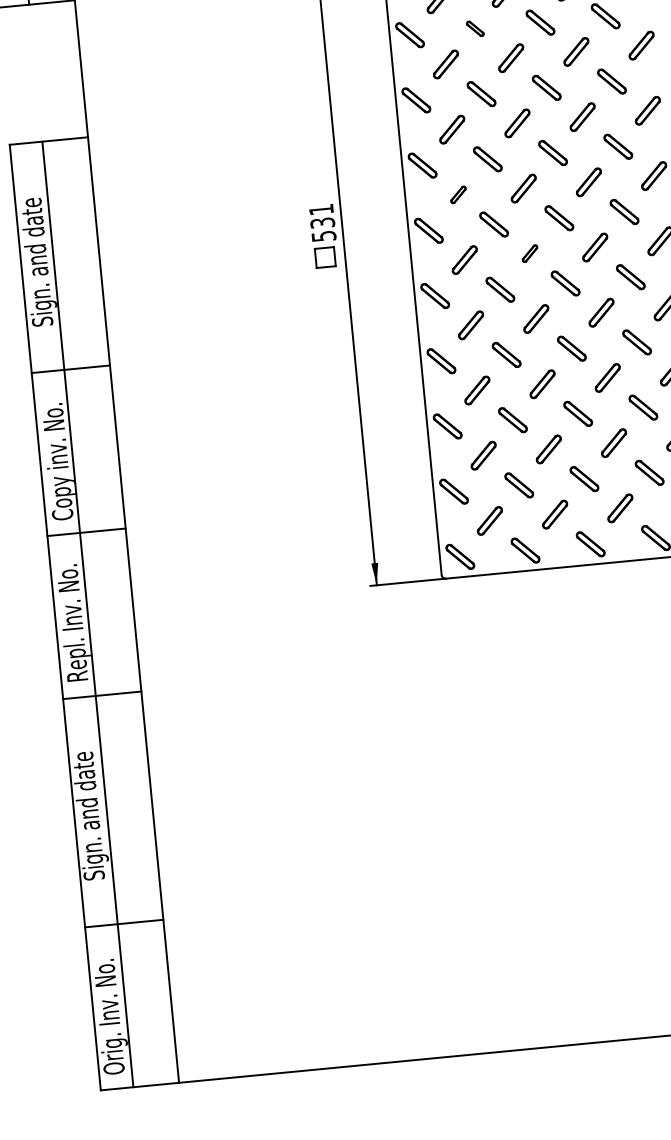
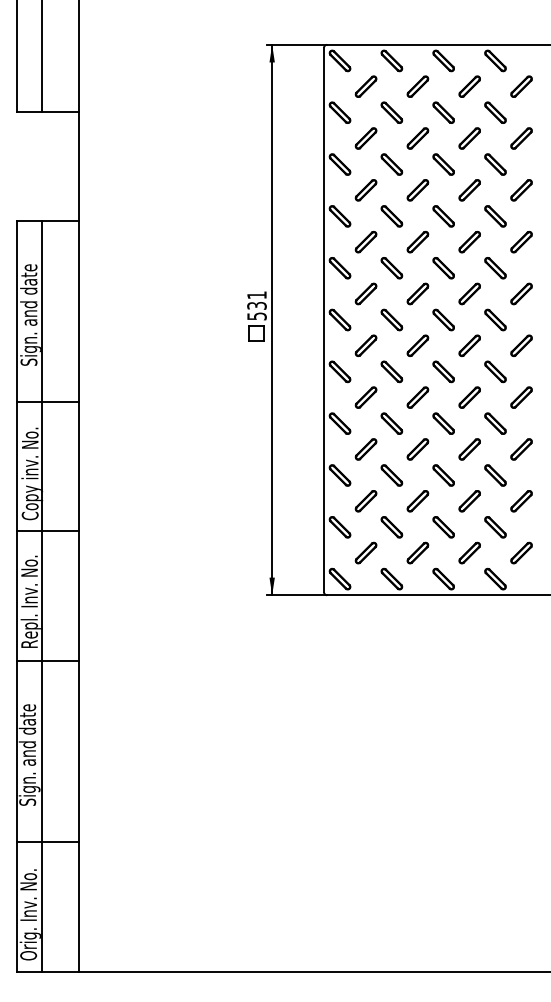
part: (474, 28) -> (391, 164), size x1.67
part: (457, 194) -> (365, 293), size x1.67
part: (529, 253) -> (417, 345), size x1.67

